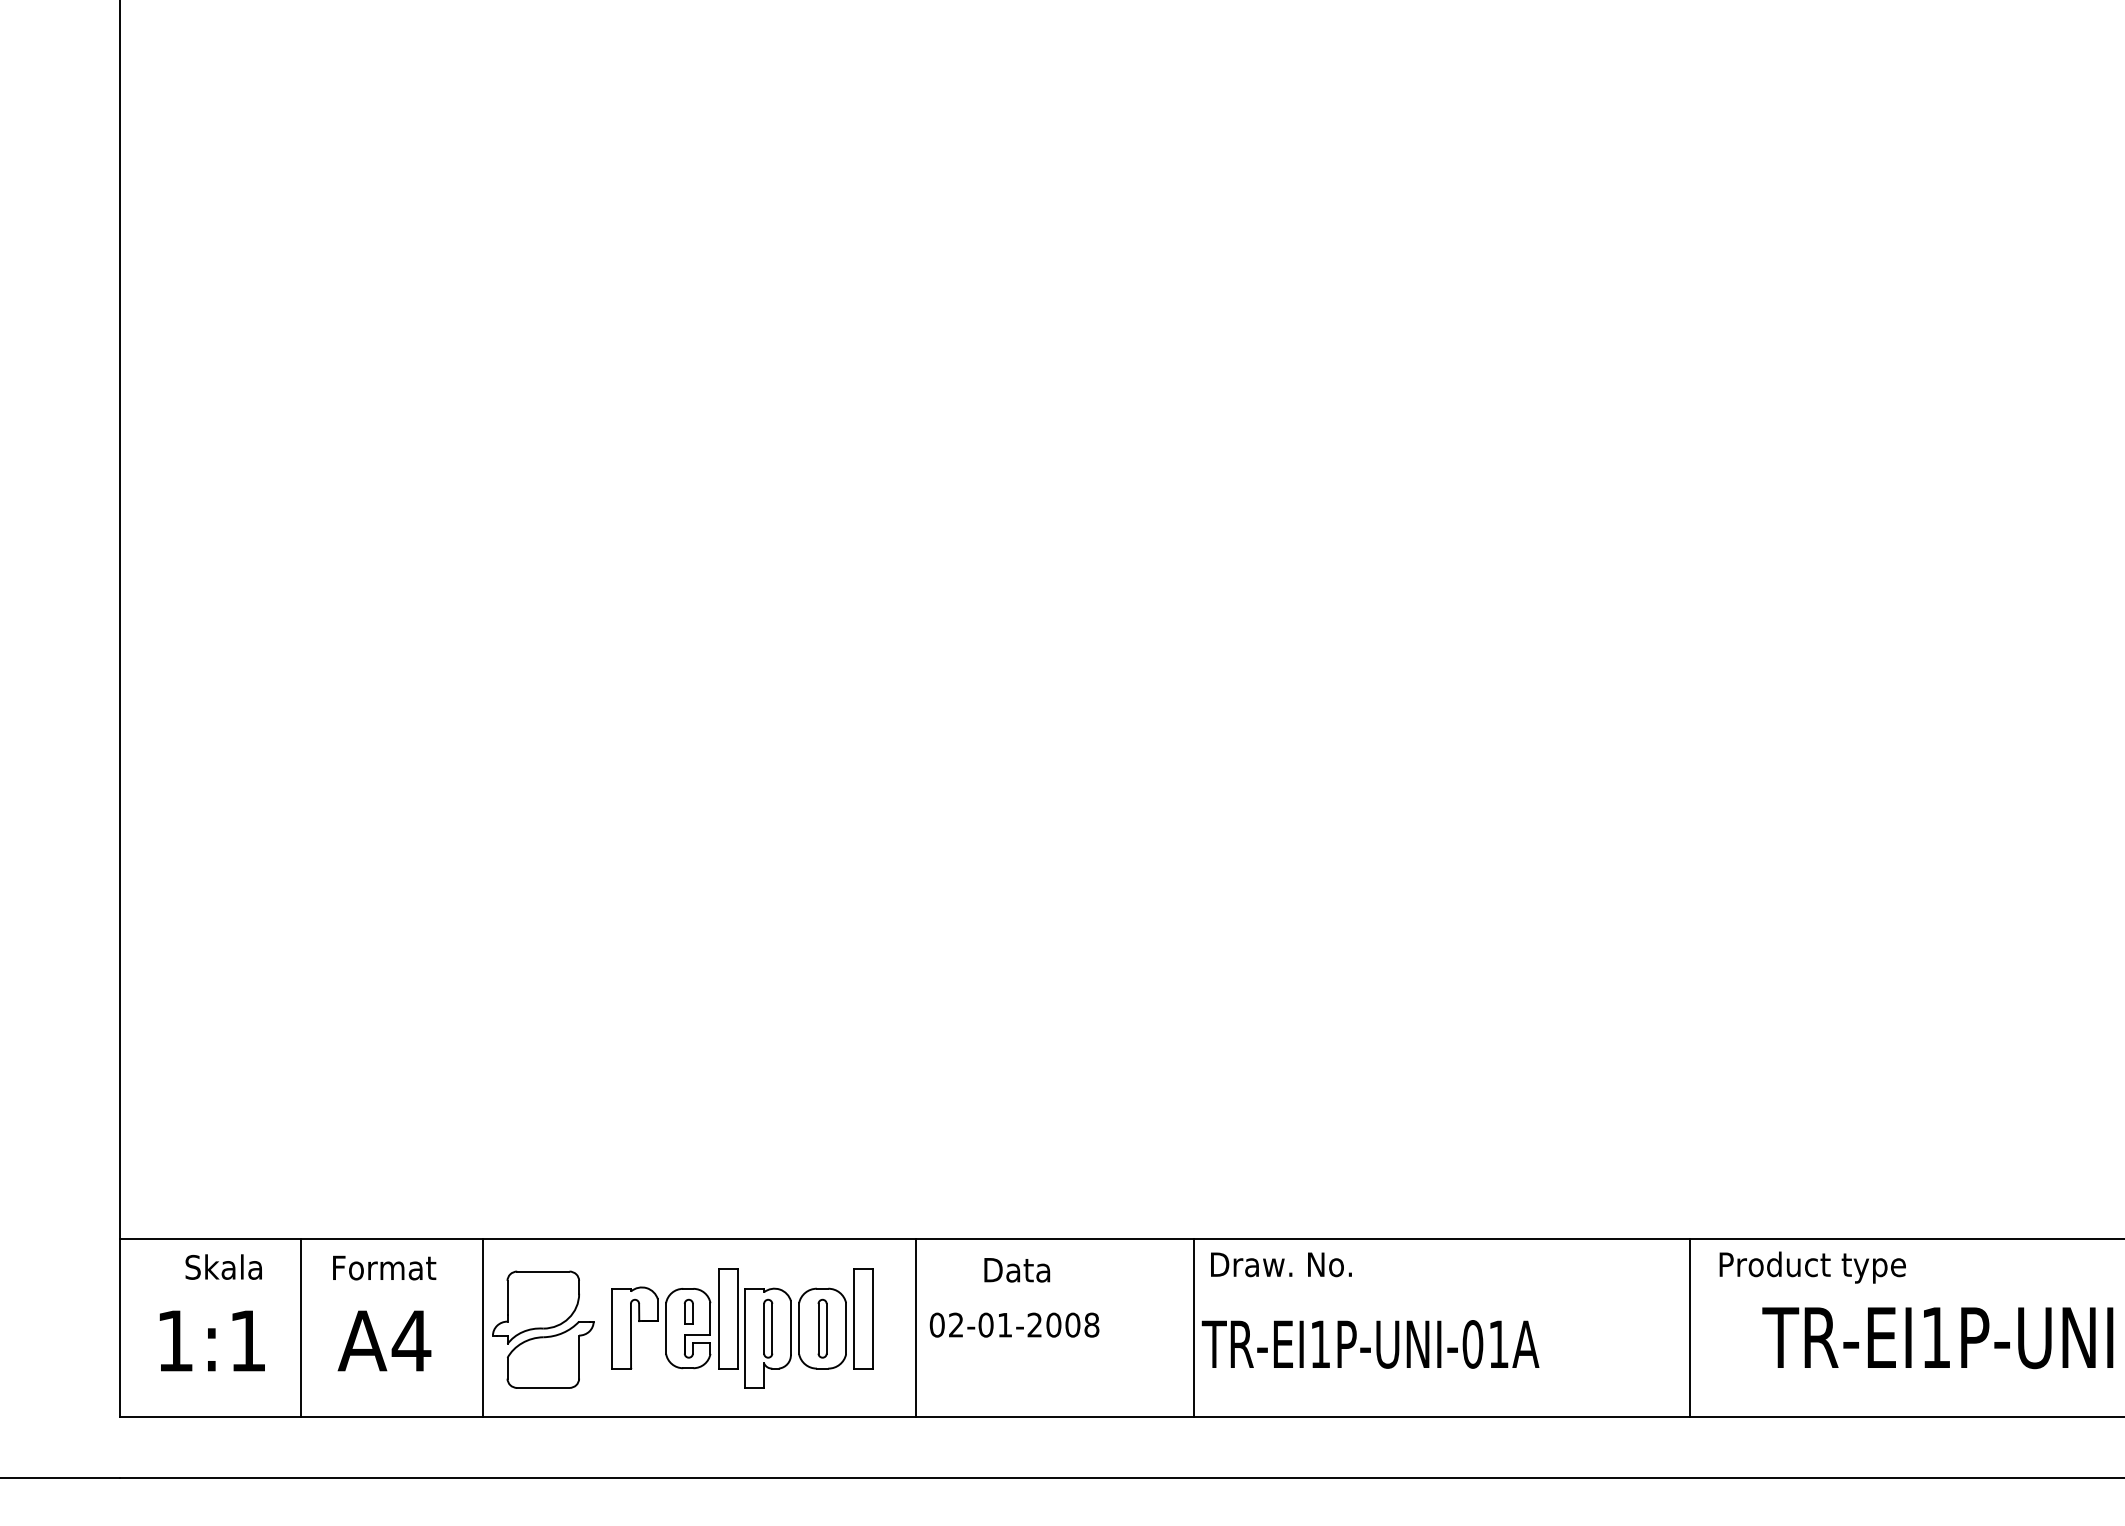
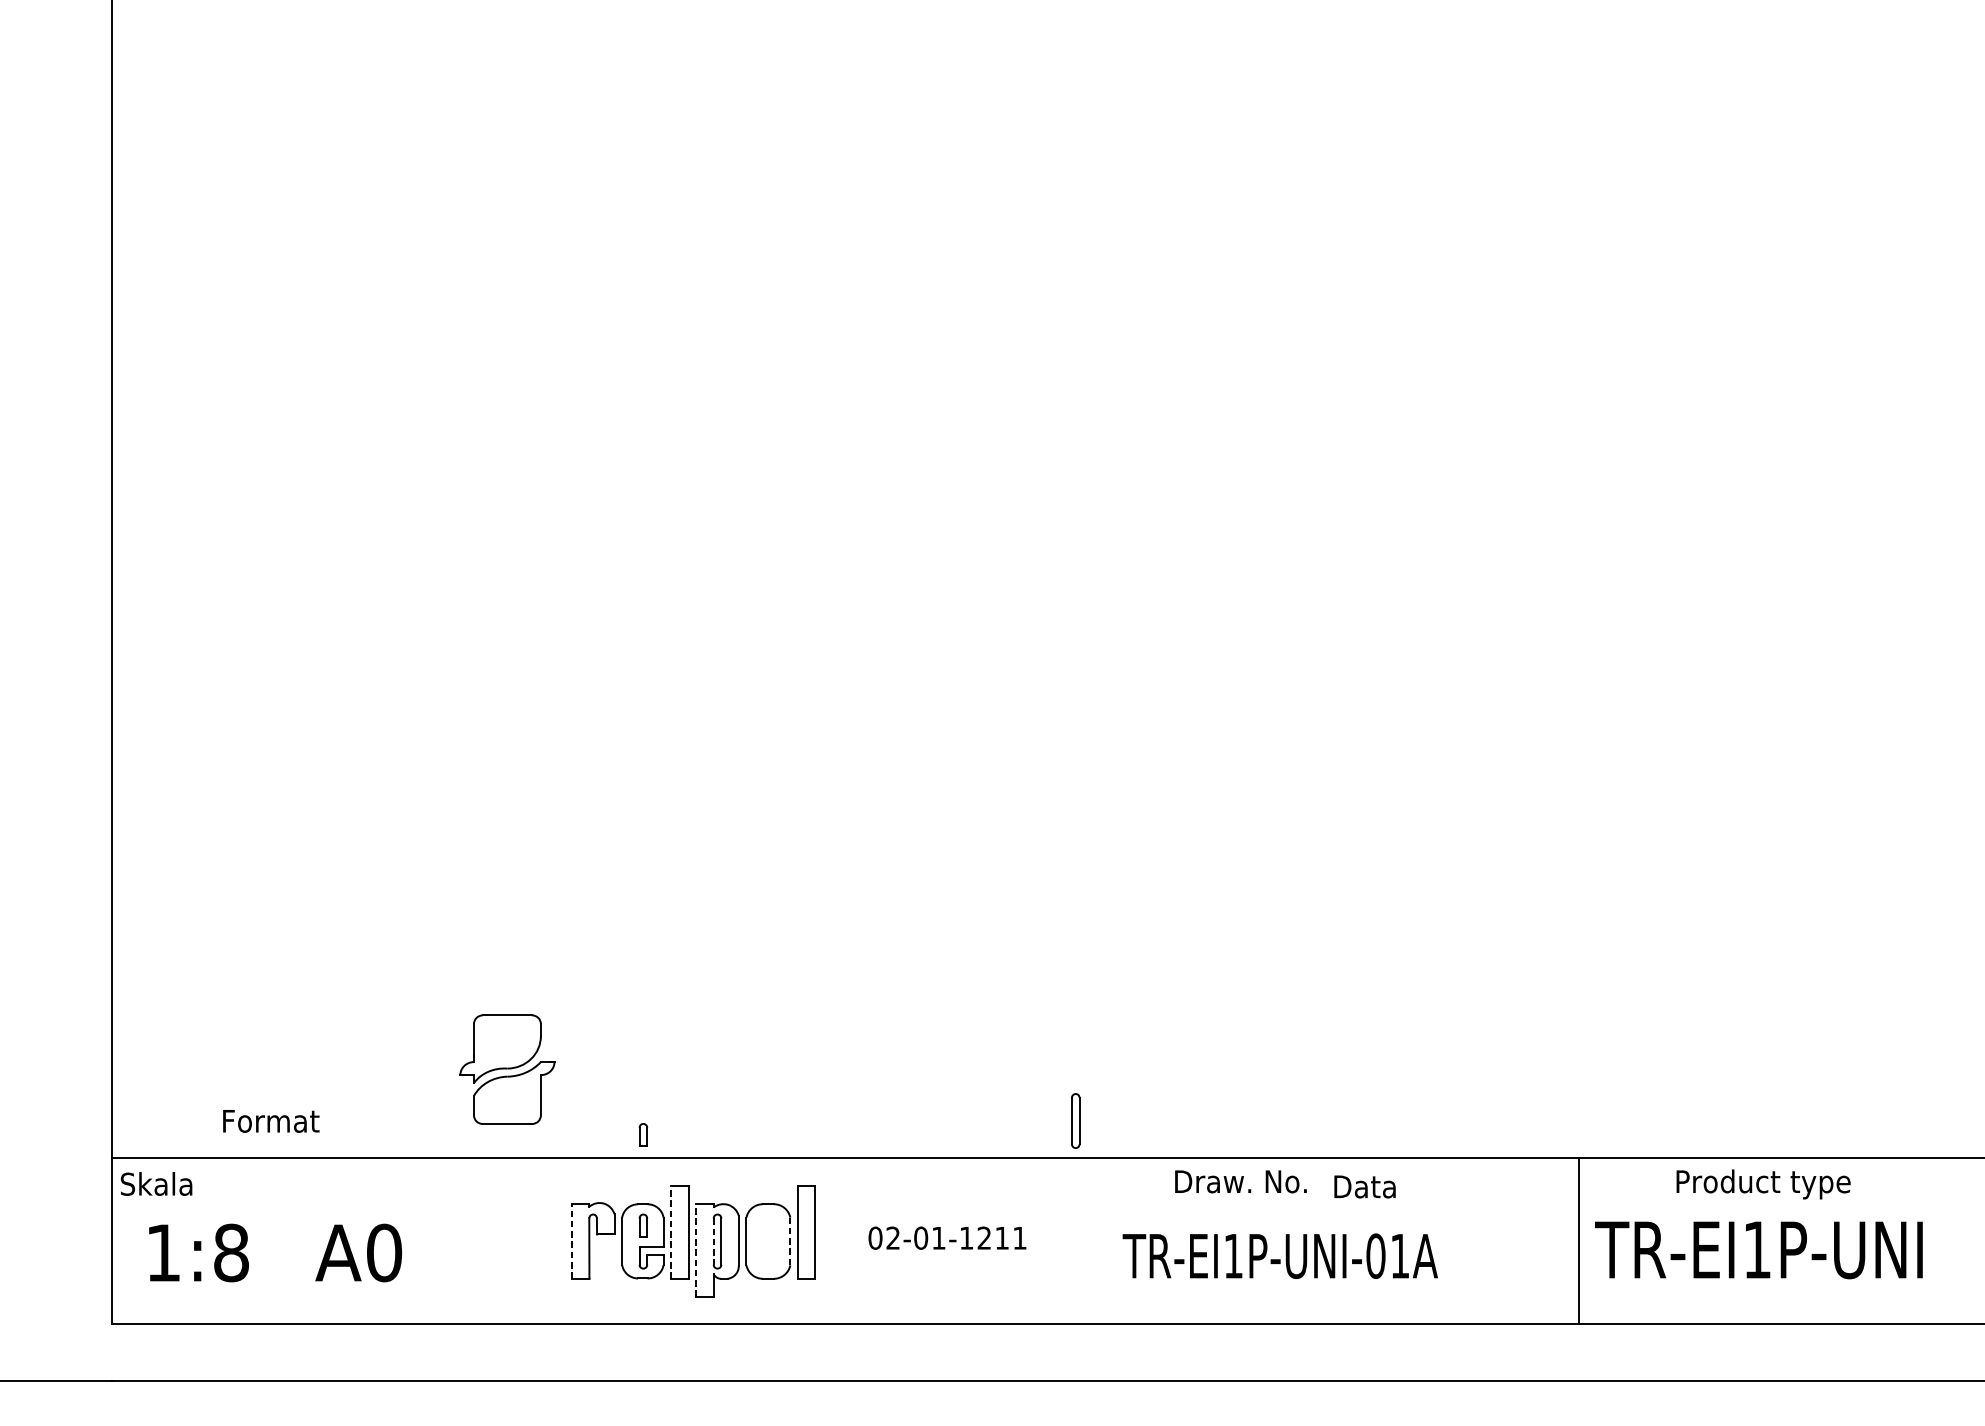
part: (688, 1214) -> (643, 1134), added
text: (1281, 1264) -> (1241, 1181), moved
text: (223, 1266) -> (156, 1183), moved
text: (384, 1267) -> (271, 1120), moved
text: (1812, 1267) -> (1763, 1184), moved
text: (1017, 1270) -> (1365, 1187), moved
line: (718, 1319) -> (671, 1232), solid -> dashed
text: (1063, 1324) -> (993, 1237), 02-01-2008 -> 02-01-1211
line: (301, 1328) -> (281, 1241), removed
line: (483, 1328) -> (451, 1241), removed
line: (612, 1328) -> (572, 1241), solid -> dashed
line: (764, 1328) -> (714, 1241), solid -> dashed
part: (822, 1328) -> (1075, 1120), moved
line: (846, 1328) -> (790, 1241), solid -> dashed
line: (916, 1328) -> (856, 1241), removed
line: (1193, 1328) -> (1114, 1241), removed
part: (543, 1329) -> (507, 1069), moved
line: (745, 1338) -> (696, 1250), solid -> dashed
text: (1937, 1338) -> (1758, 1250), moved
text: (247, 1340) -> (231, 1252), 1:1 -> 1:8
text: (411, 1340) -> (384, 1252), A4 -> A0

